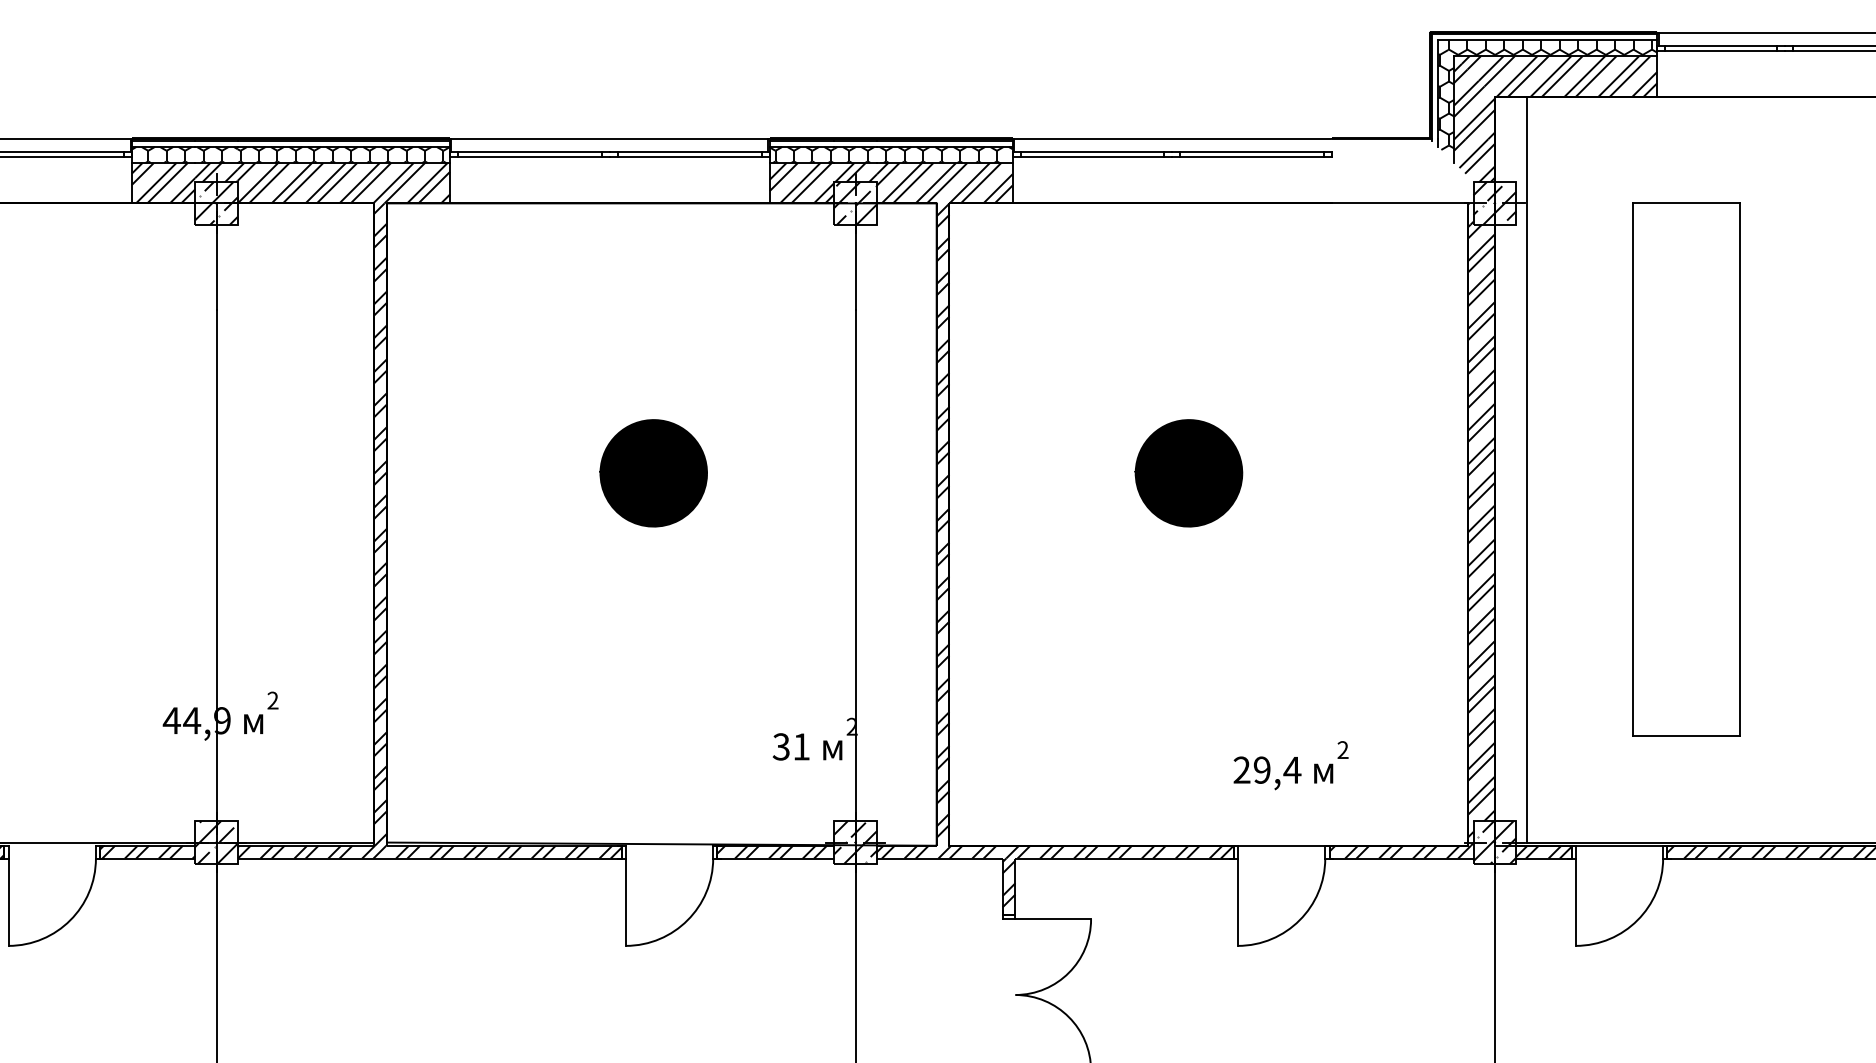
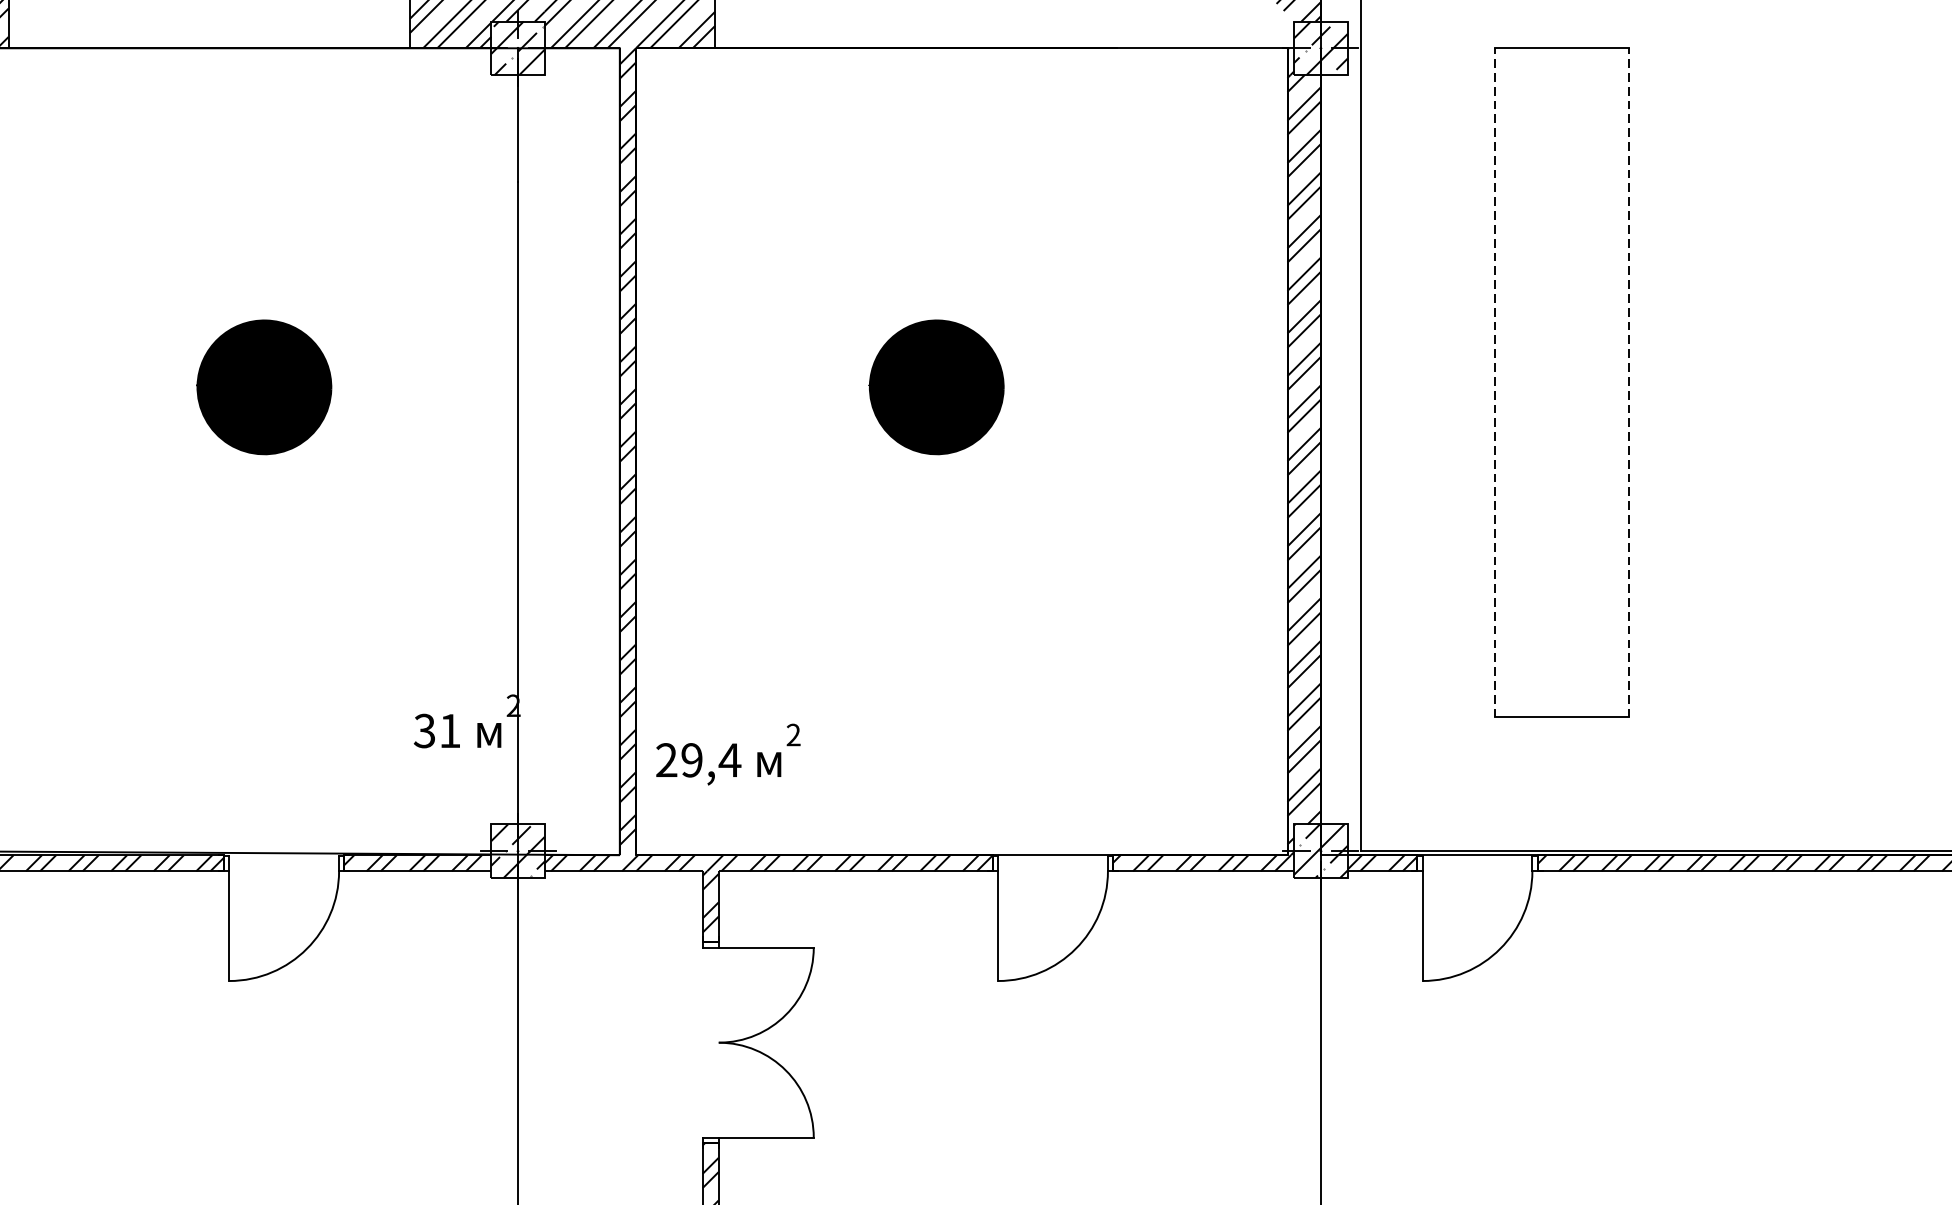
line: (1633, 469) -> (1495, 382), solid -> dashed
line: (1739, 469) -> (1628, 382), solid -> dashed
text: (1290, 765) -> (727, 754), moved

